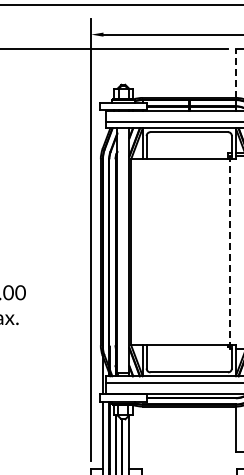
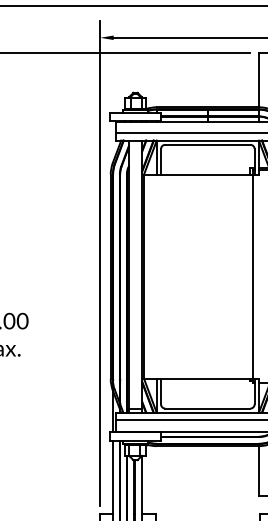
line: (235, 73) -> (258, 80), dashed -> solid
line: (230, 252) -> (253, 276), dashed -> solid

